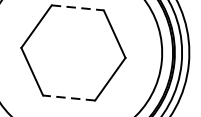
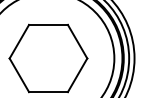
line: (77, 7) -> (48, 24), dashed -> solid
line: (67, 98) -> (47, 92), dashed -> solid

